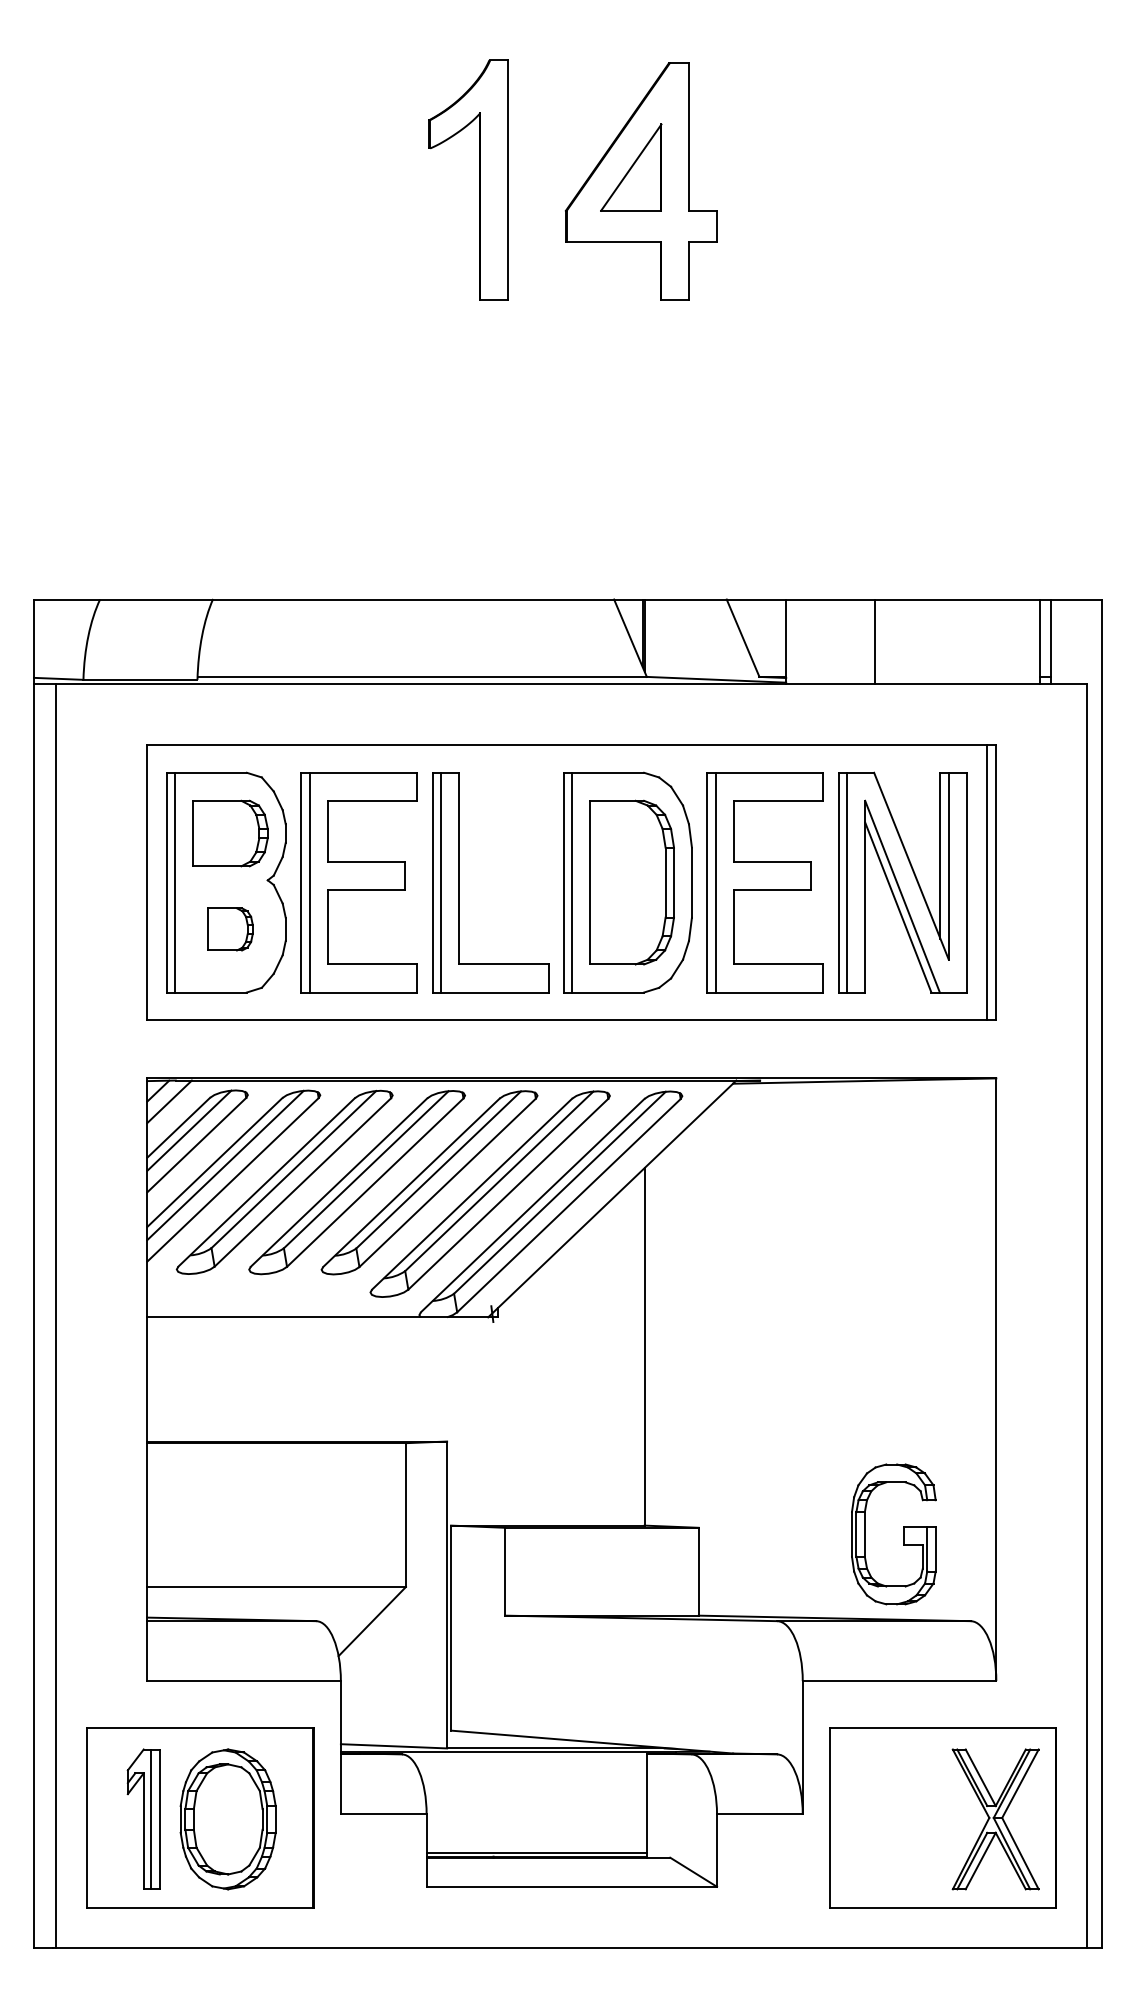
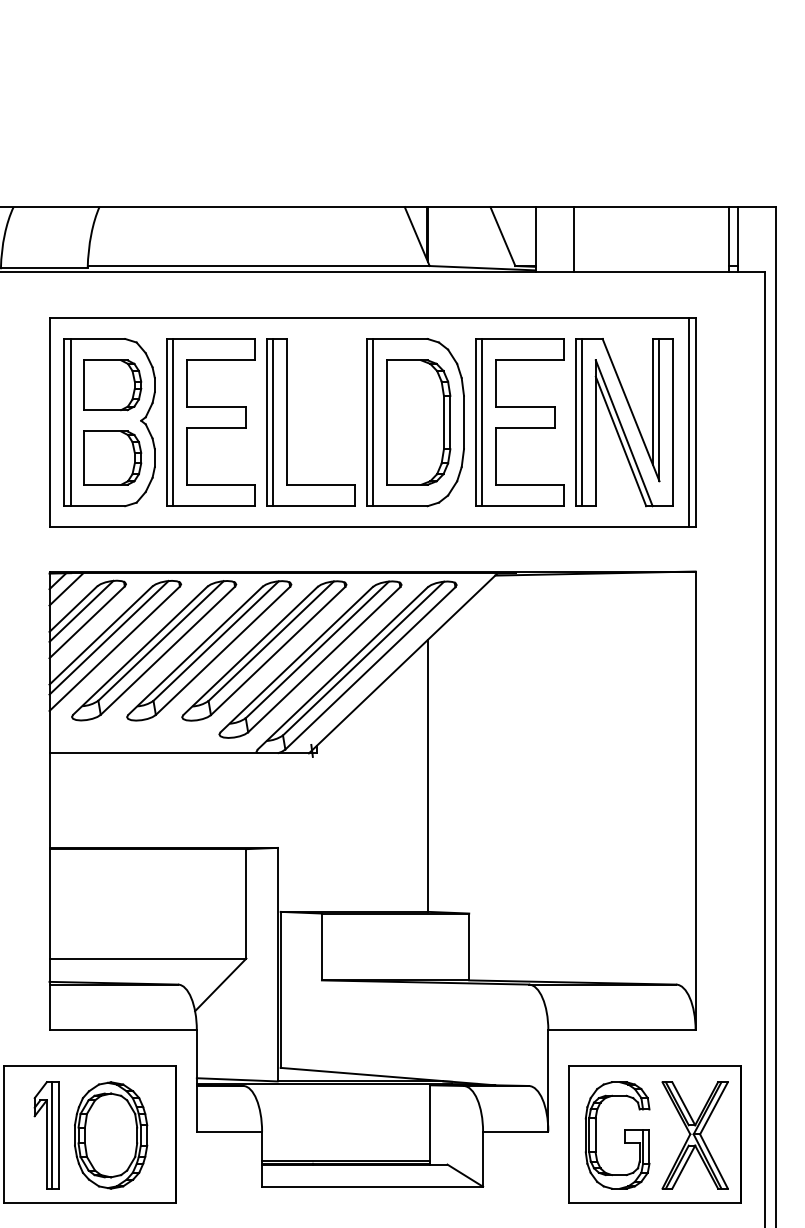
line: (874, 641) -> (574, 239), moved
part: (230, 929) -> (112, 458), size x1.67
part: (903, 1534) -> (624, 1135), moved

